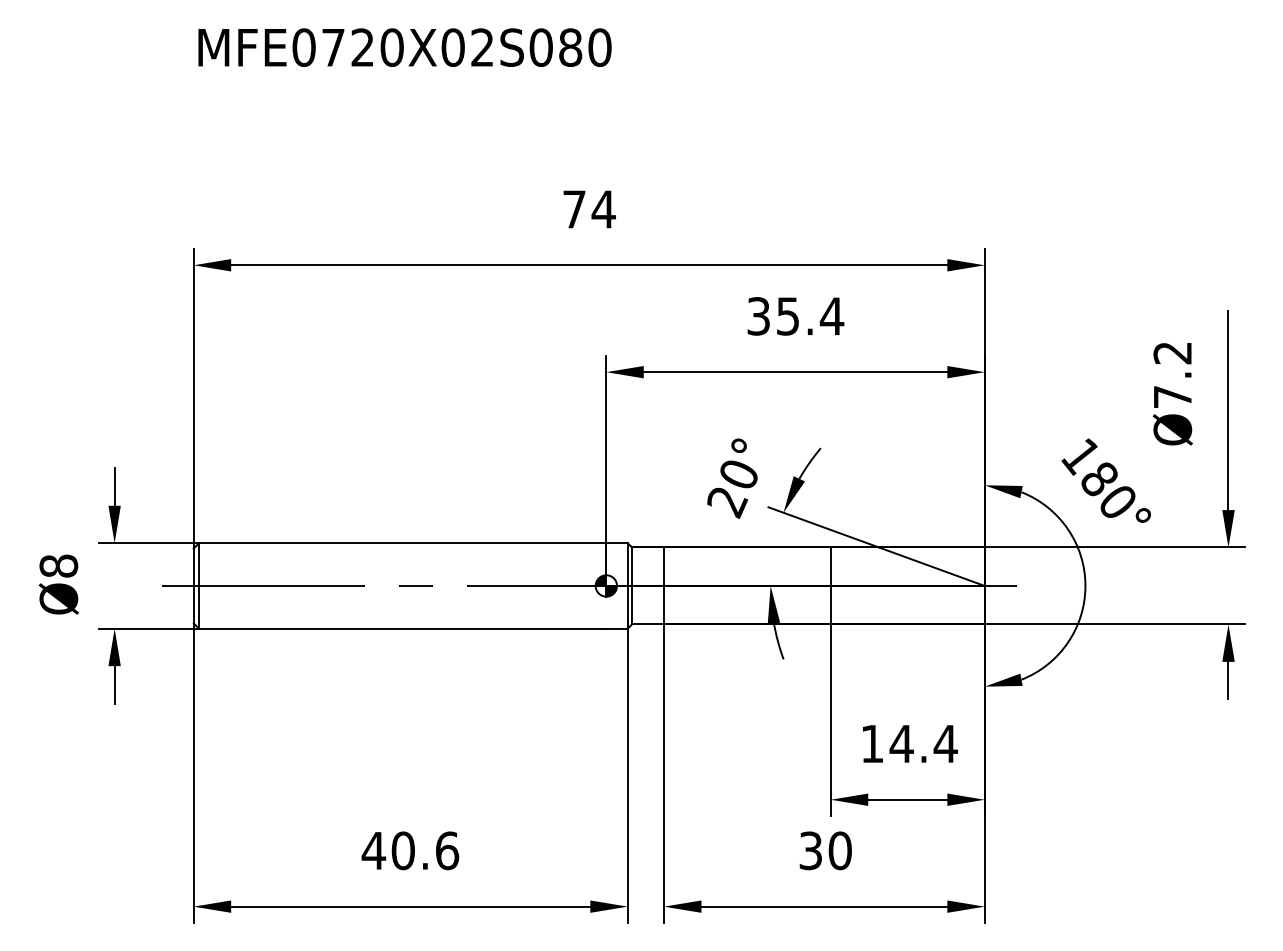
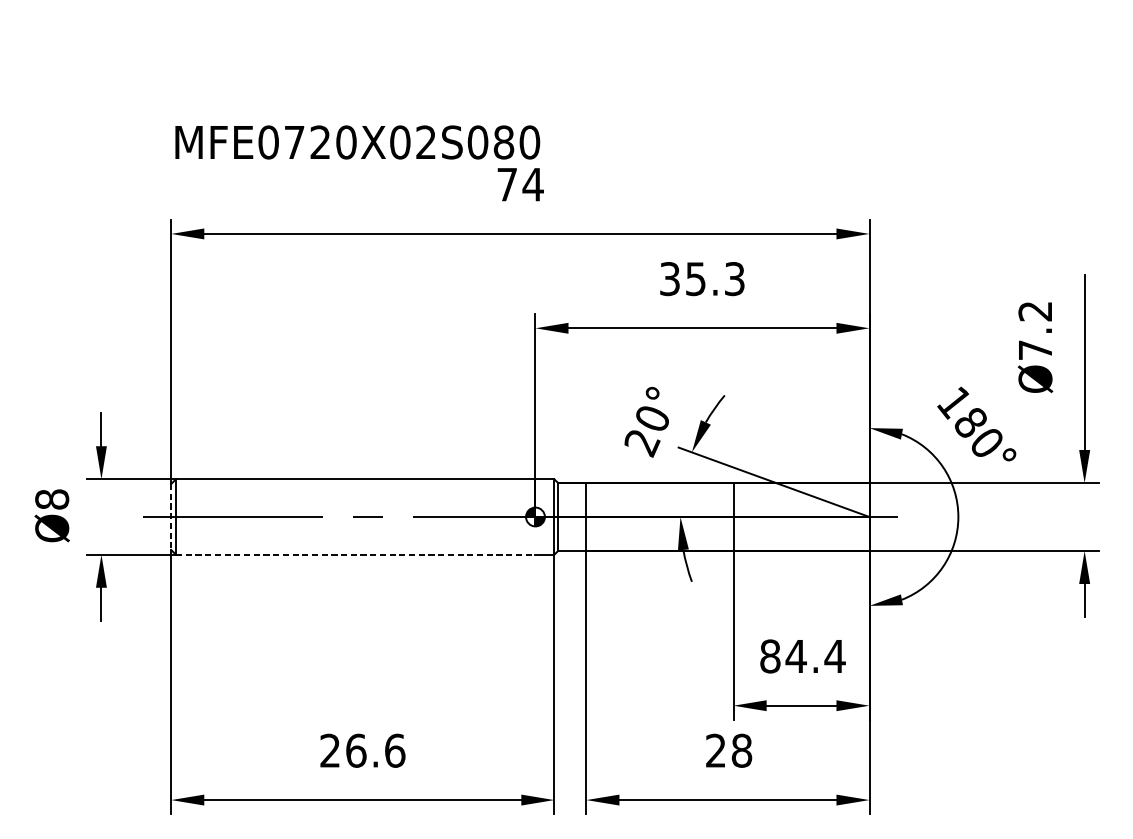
text: (404, 47) -> (357, 142), moved
text: (831, 316) -> (734, 279), 35.4 -> 35.3
line: (193, 586) -> (171, 517), solid -> dashed
line: (402, 628) -> (355, 554), solid -> dashed
text: (872, 743) -> (770, 656), 14.4 -> 84.4
text: (388, 850) -> (343, 750), 40.6 -> 26.6
text: (825, 850) -> (728, 750), 30 -> 28

